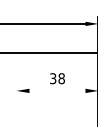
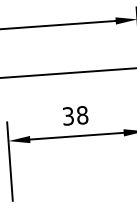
line: (57, 90) -> (76, 135), added
line: (16, 102) -> (9, 160), added

